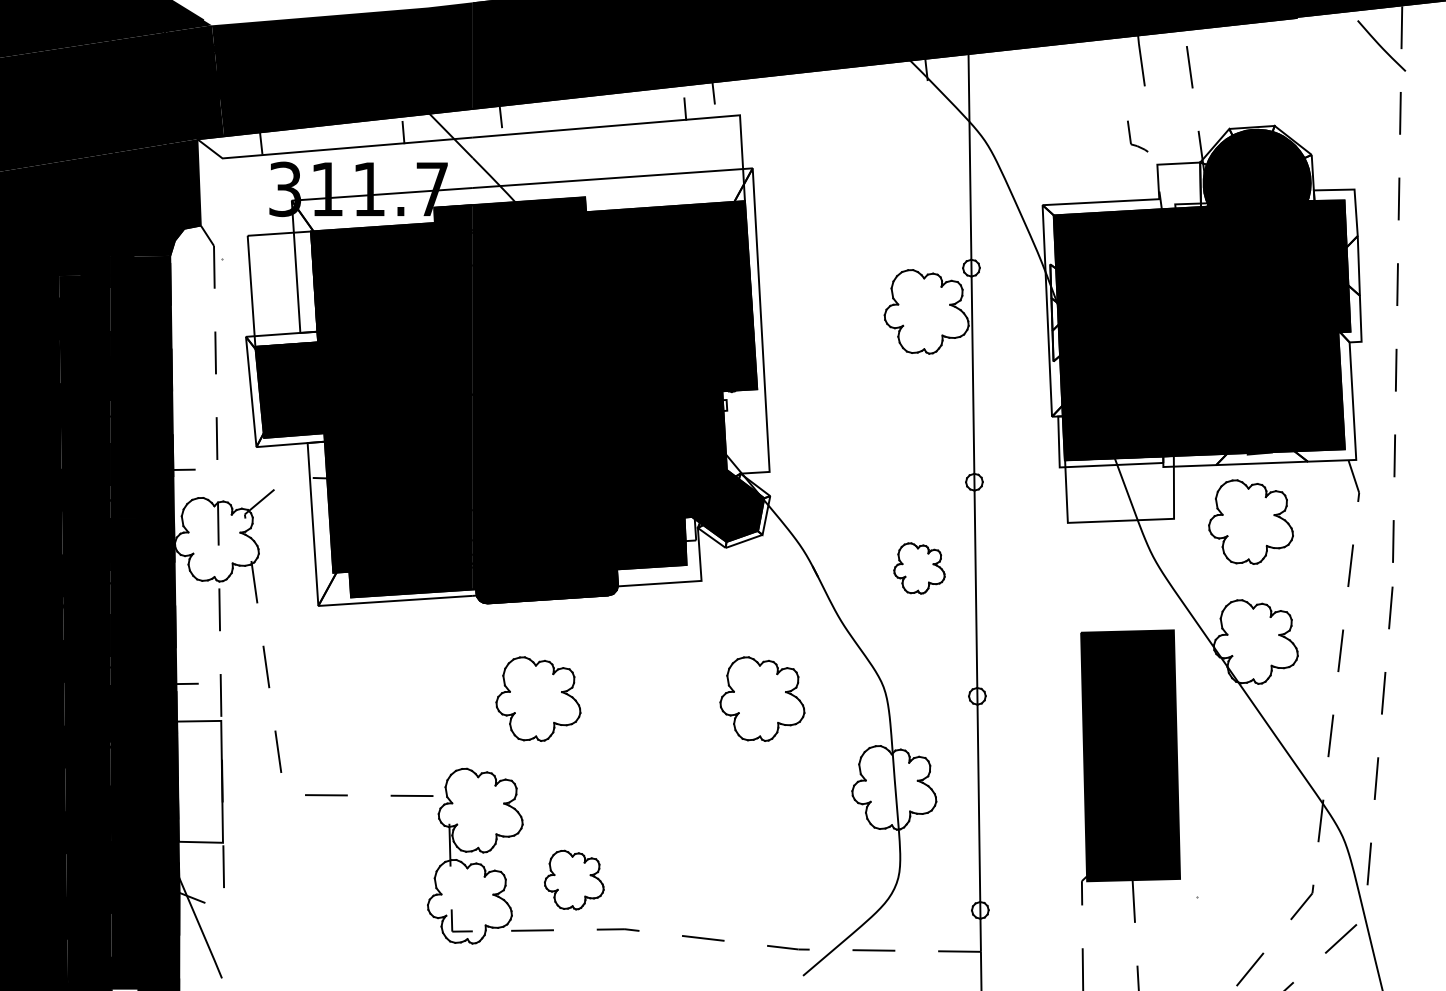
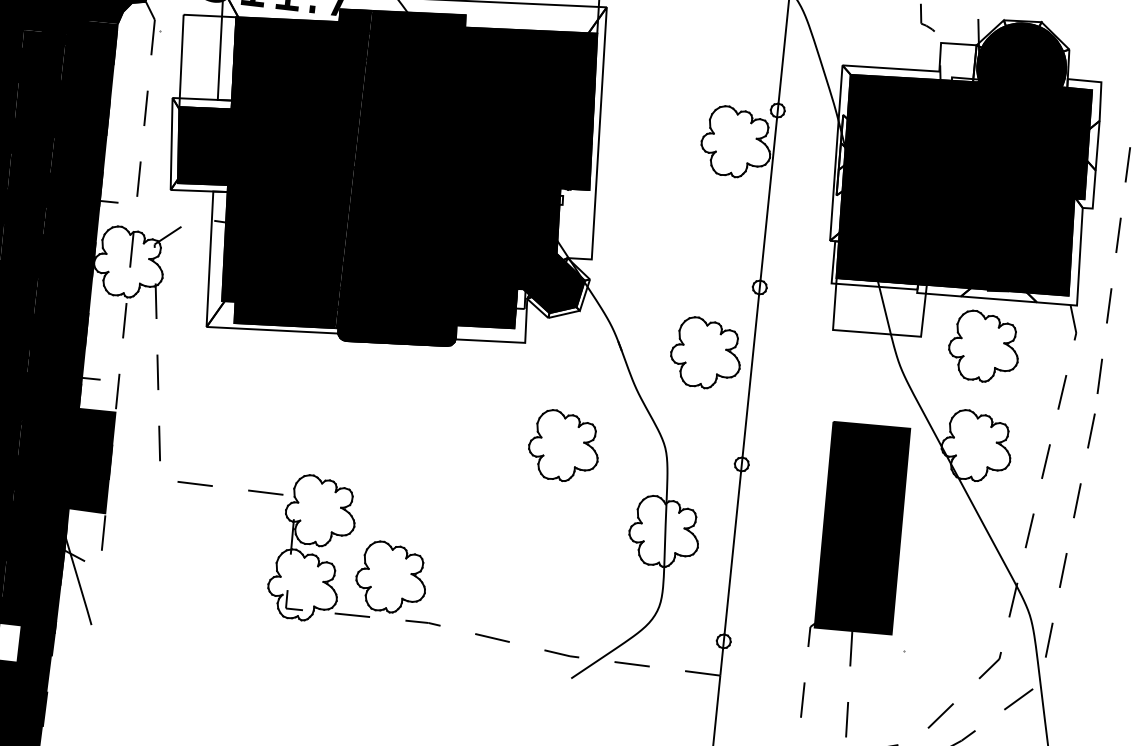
part: (919, 568) -> (706, 353), size x1.67
part: (538, 698) -> (379, 424), removed
fill: (200, 781) -> (92, 460), added
part: (574, 879) -> (391, 577), size x1.43

